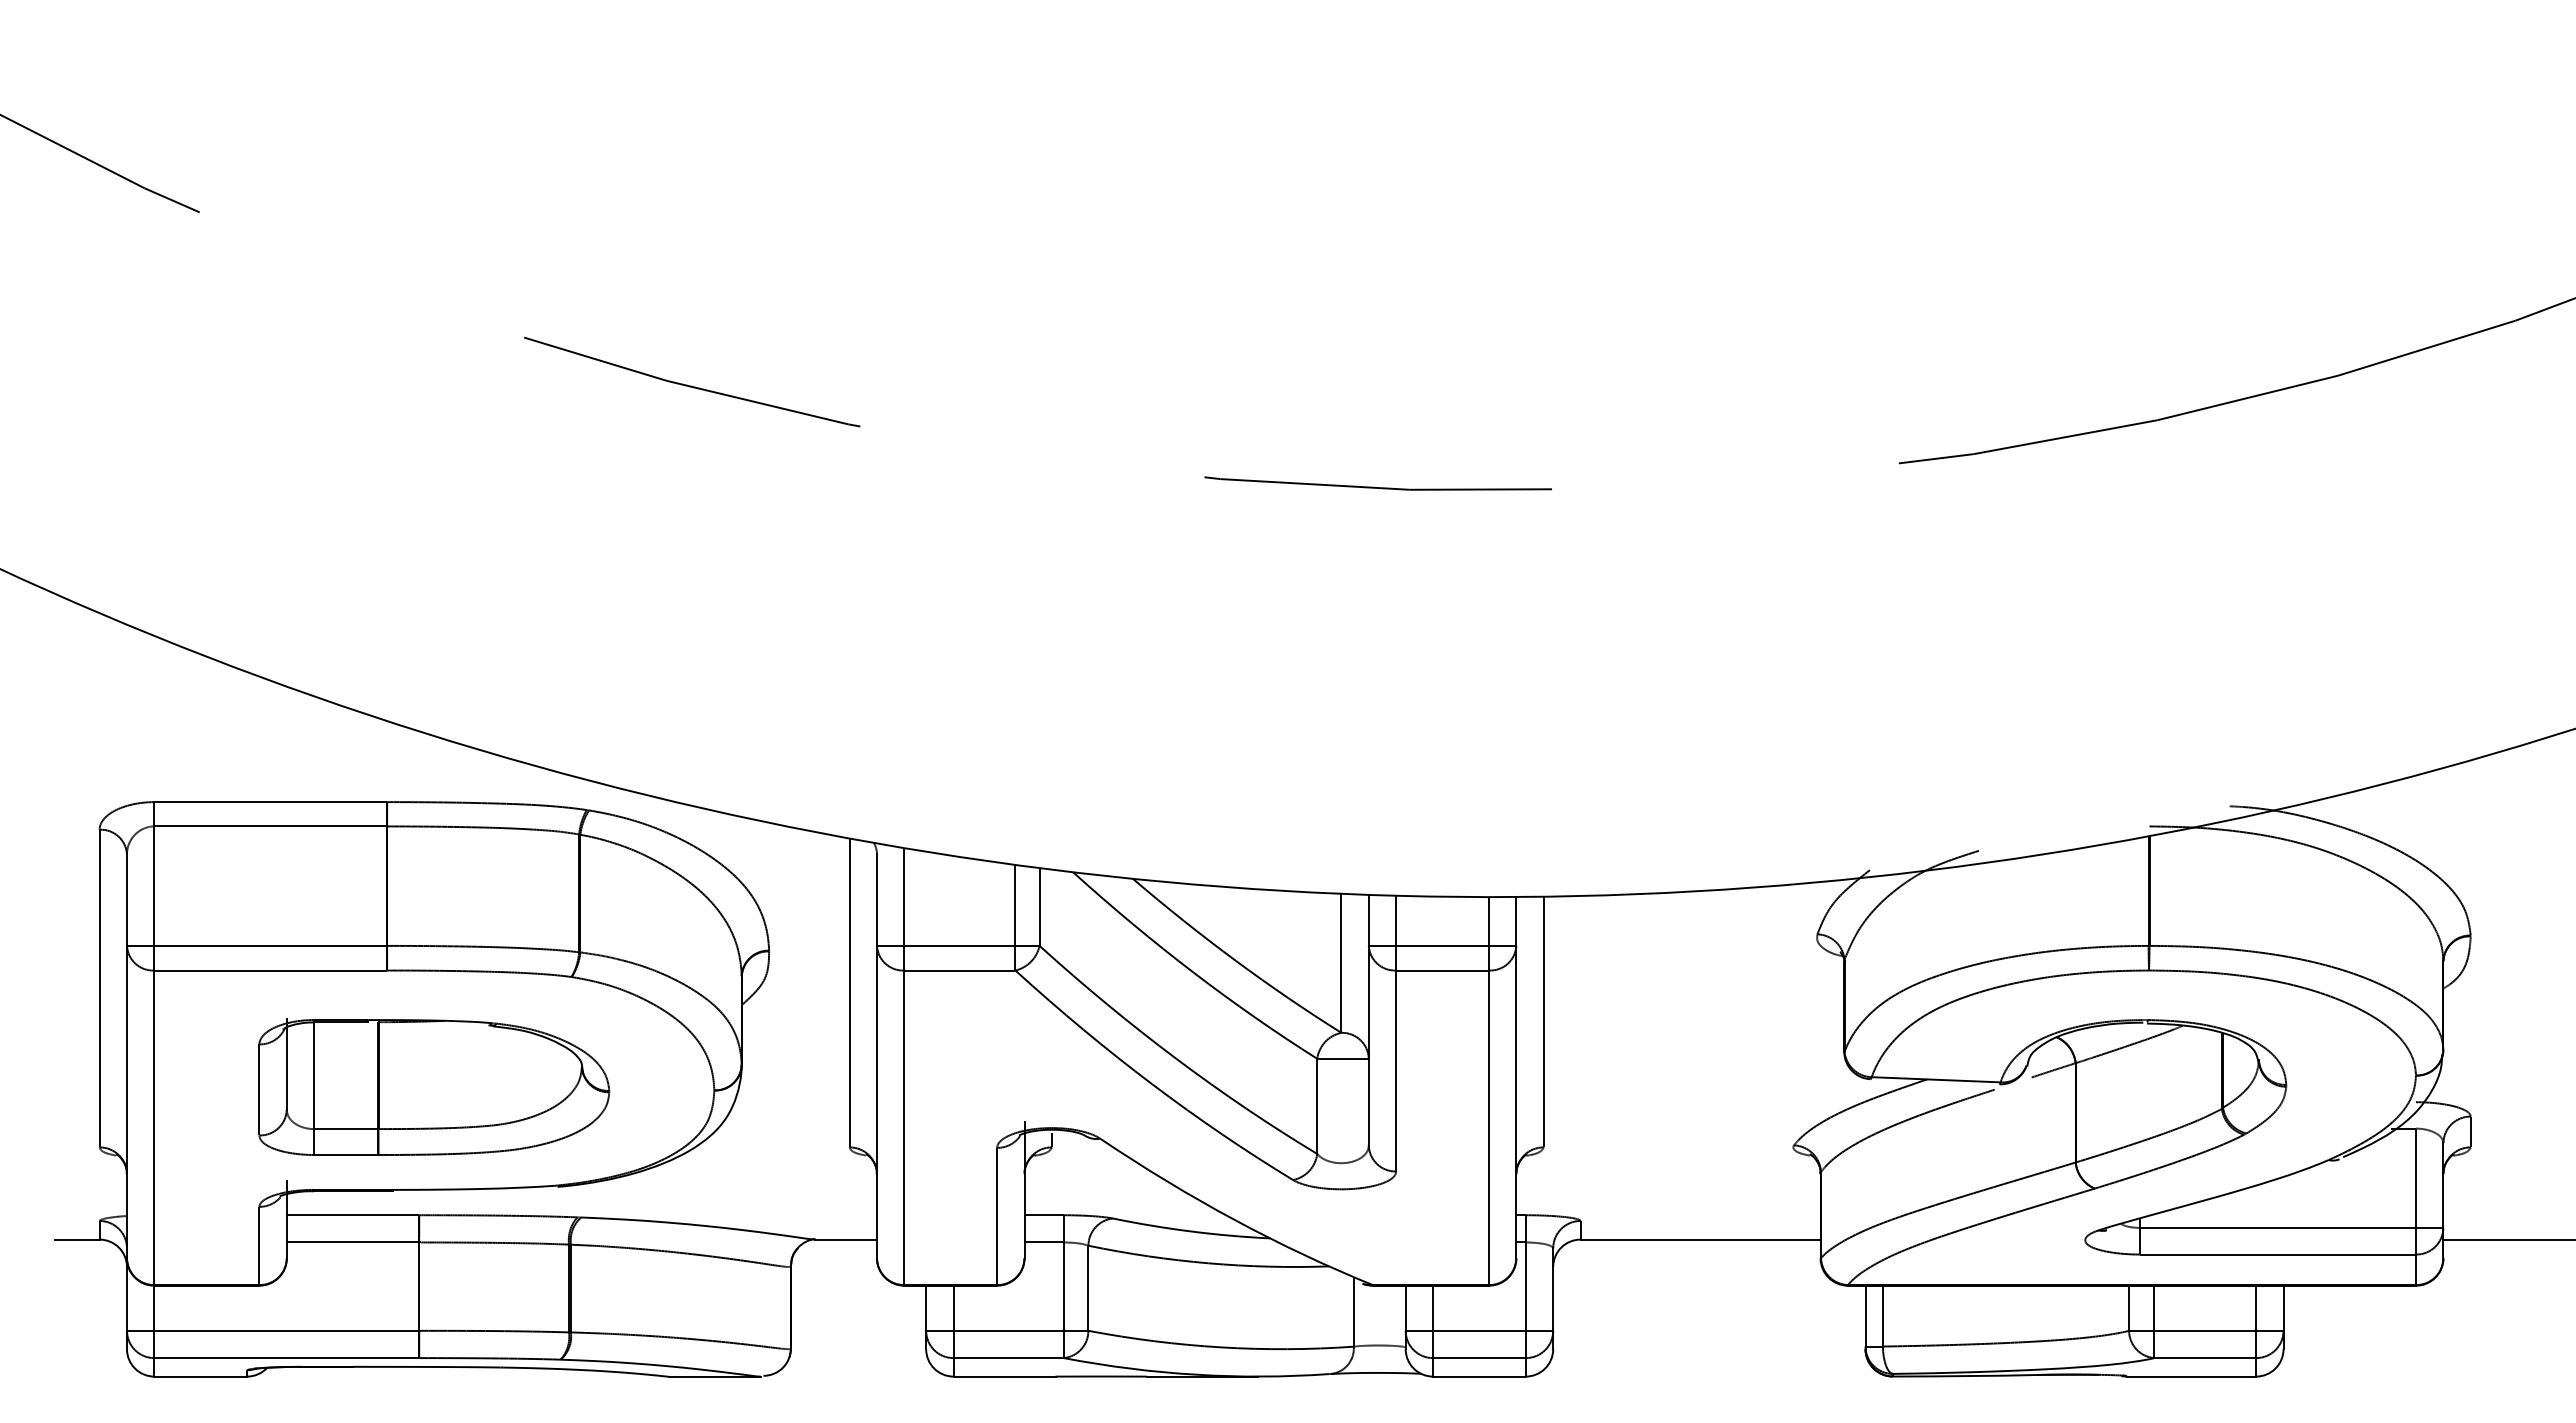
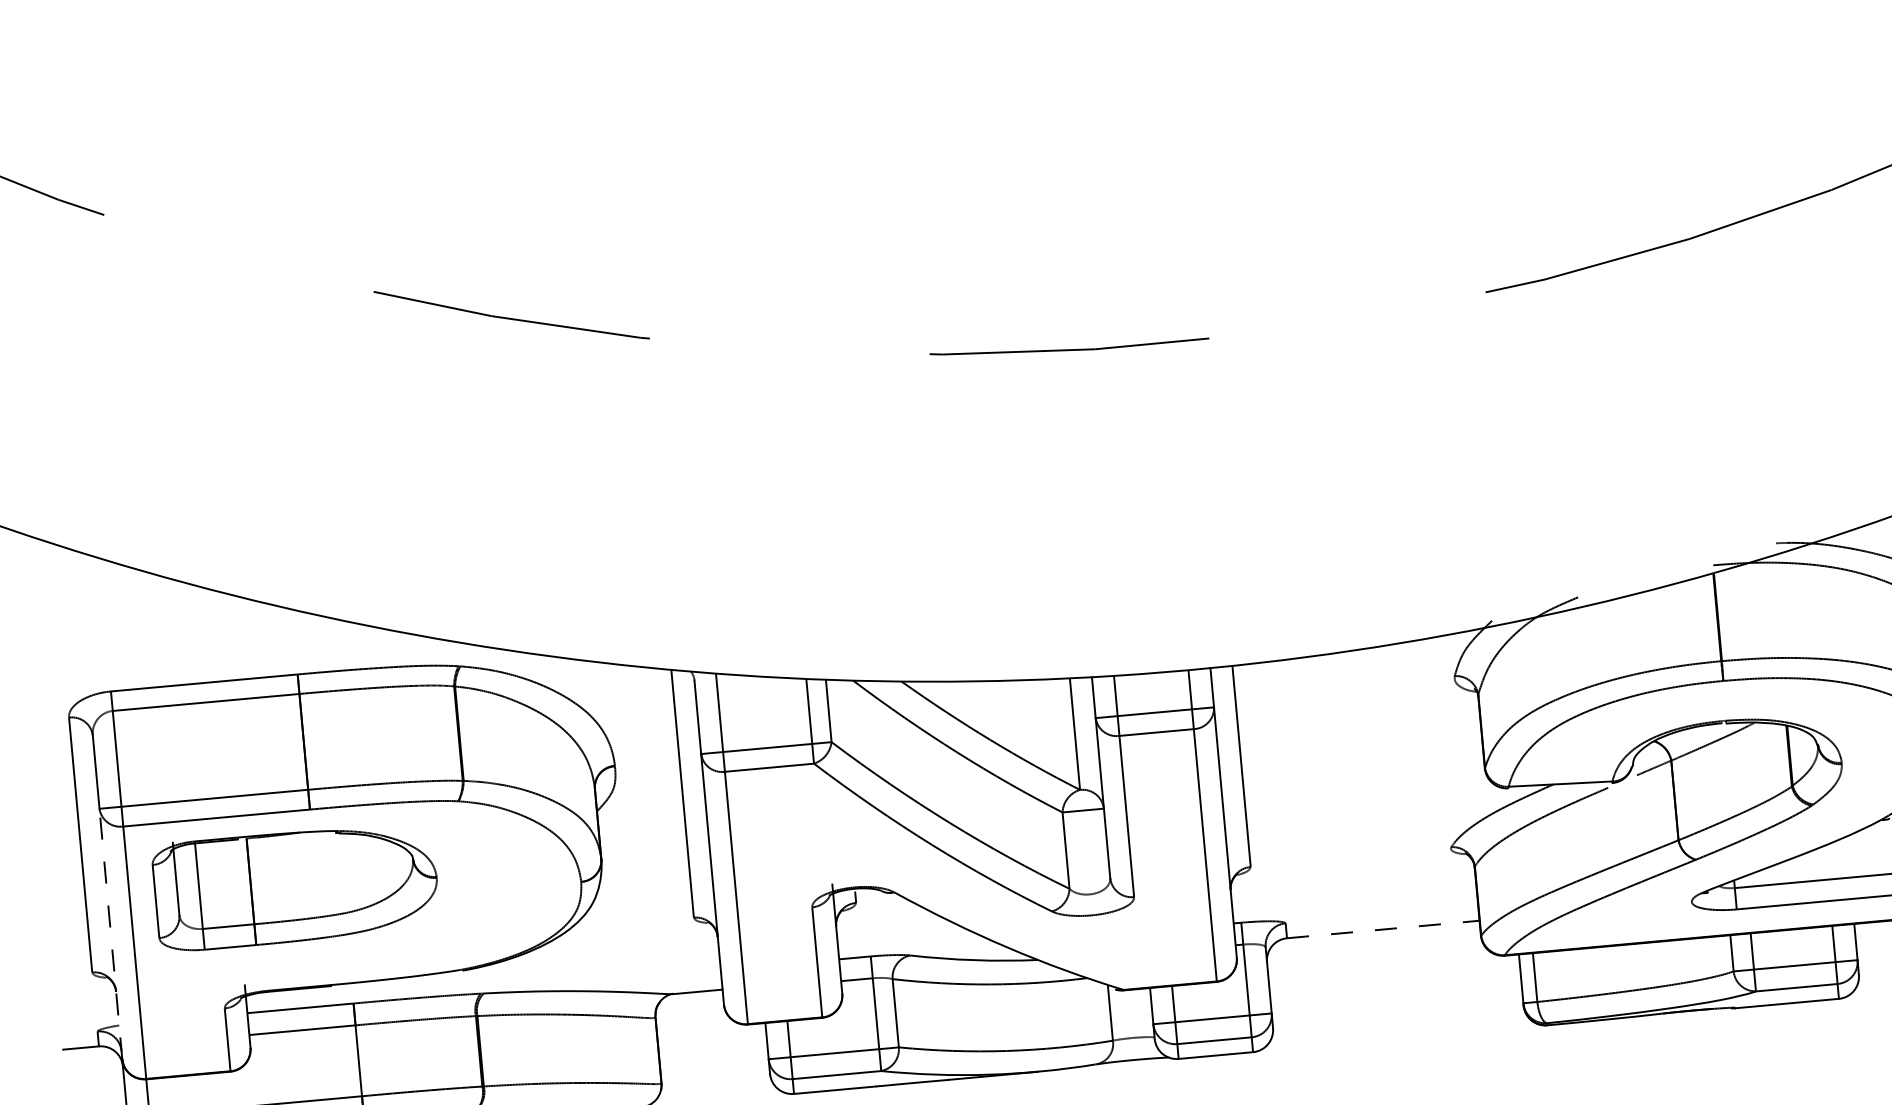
part: (434, 1086) -> (296, 886), moved
line: (126, 1101) -> (110, 933), solid -> dashed
line: (1701, 1239) -> (1384, 929), solid -> dashed

